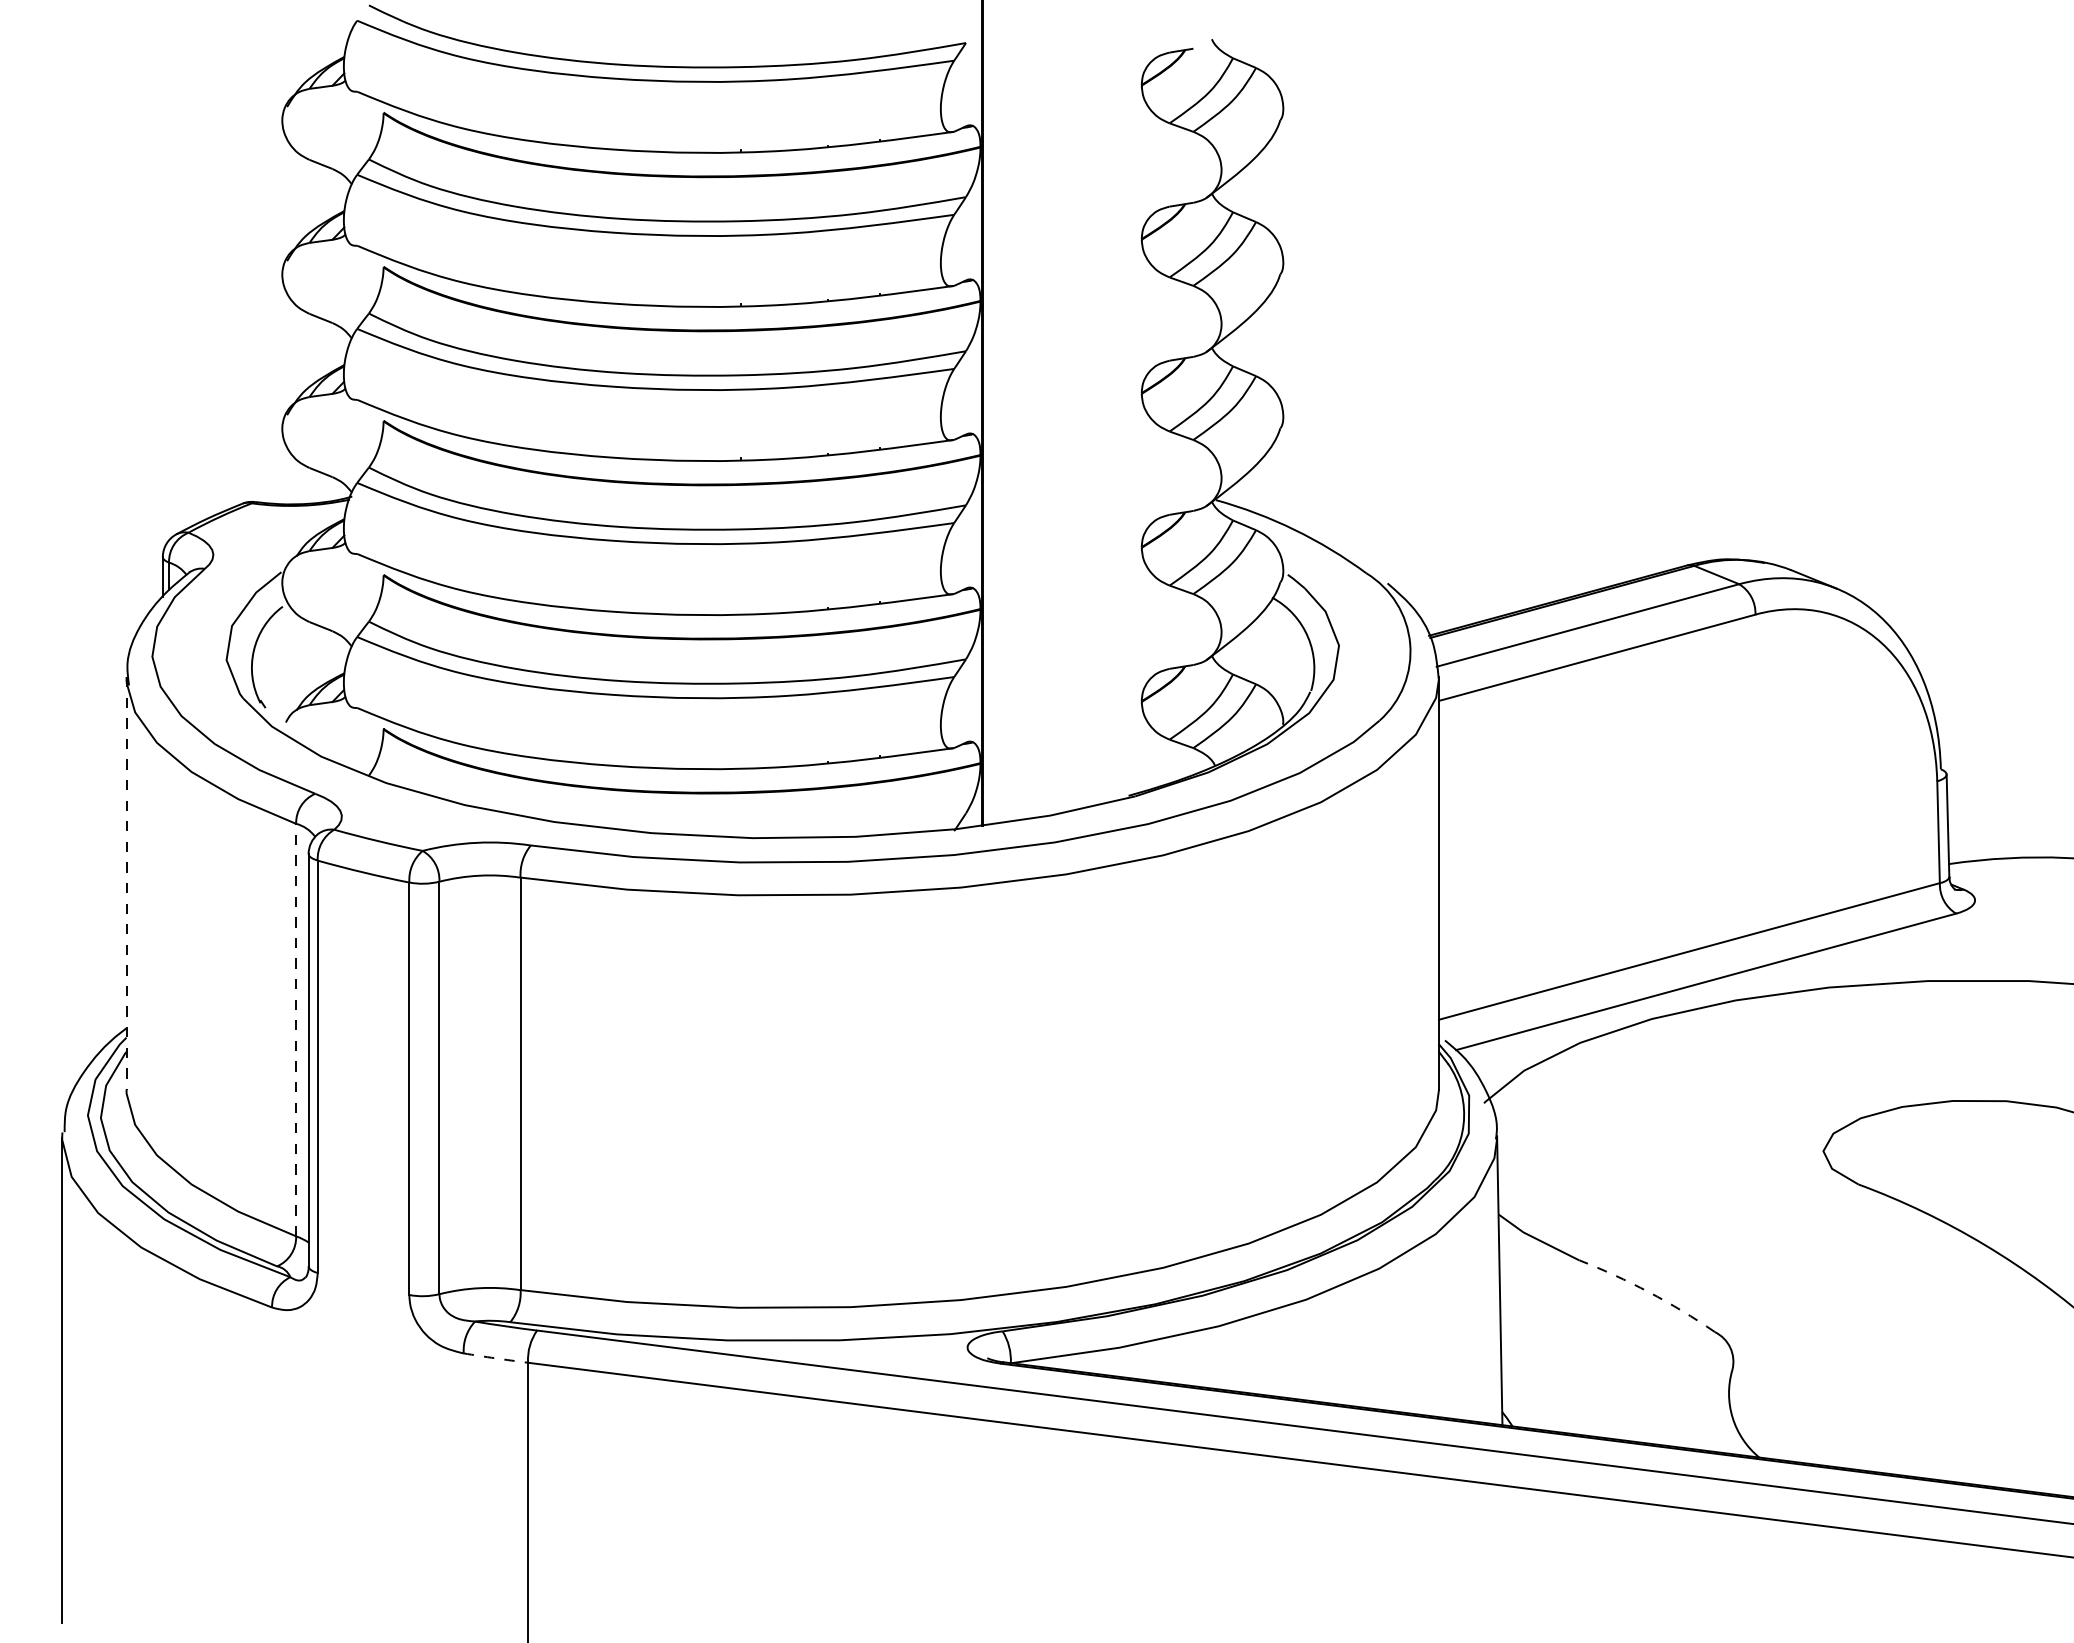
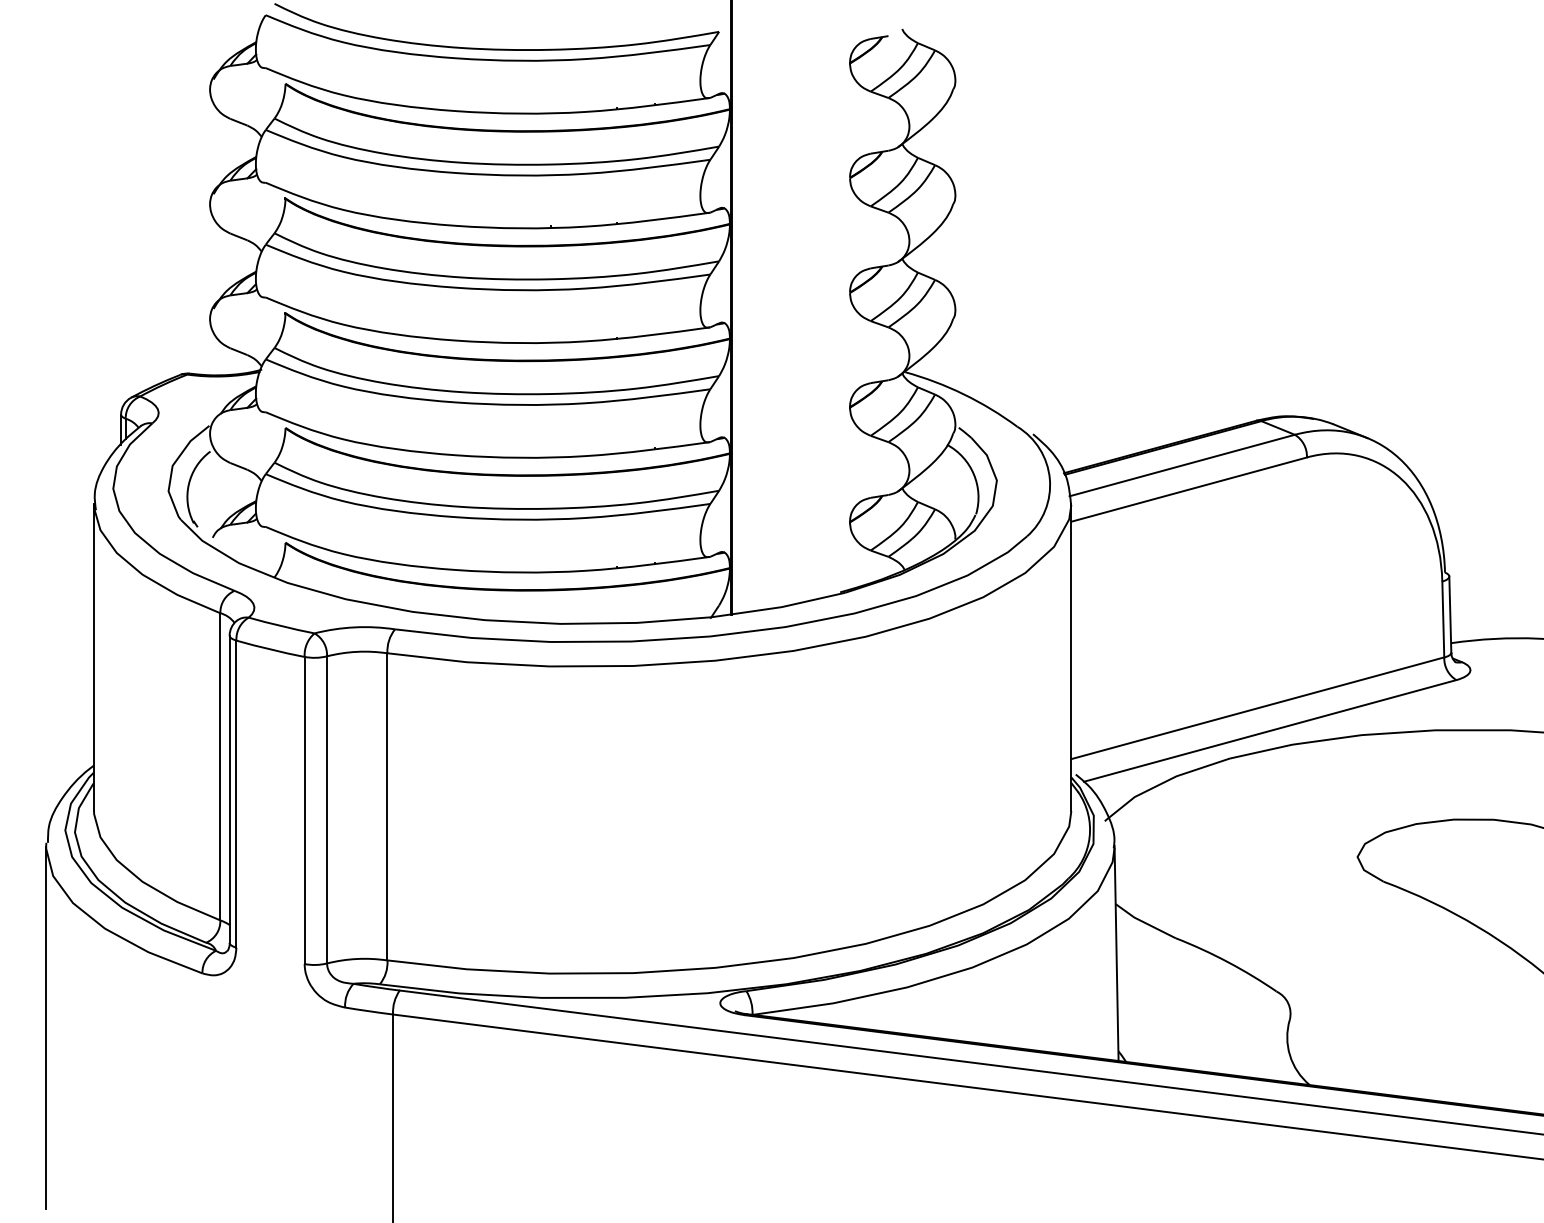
line: (126, 883) -> (94, 657), dashed -> solid
line: (296, 1029) -> (220, 766), dashed -> solid
arc: (1649, 1292) -> (1228, 962), dashed -> solid
arc: (495, 1358) -> (368, 1011), dashed -> solid

